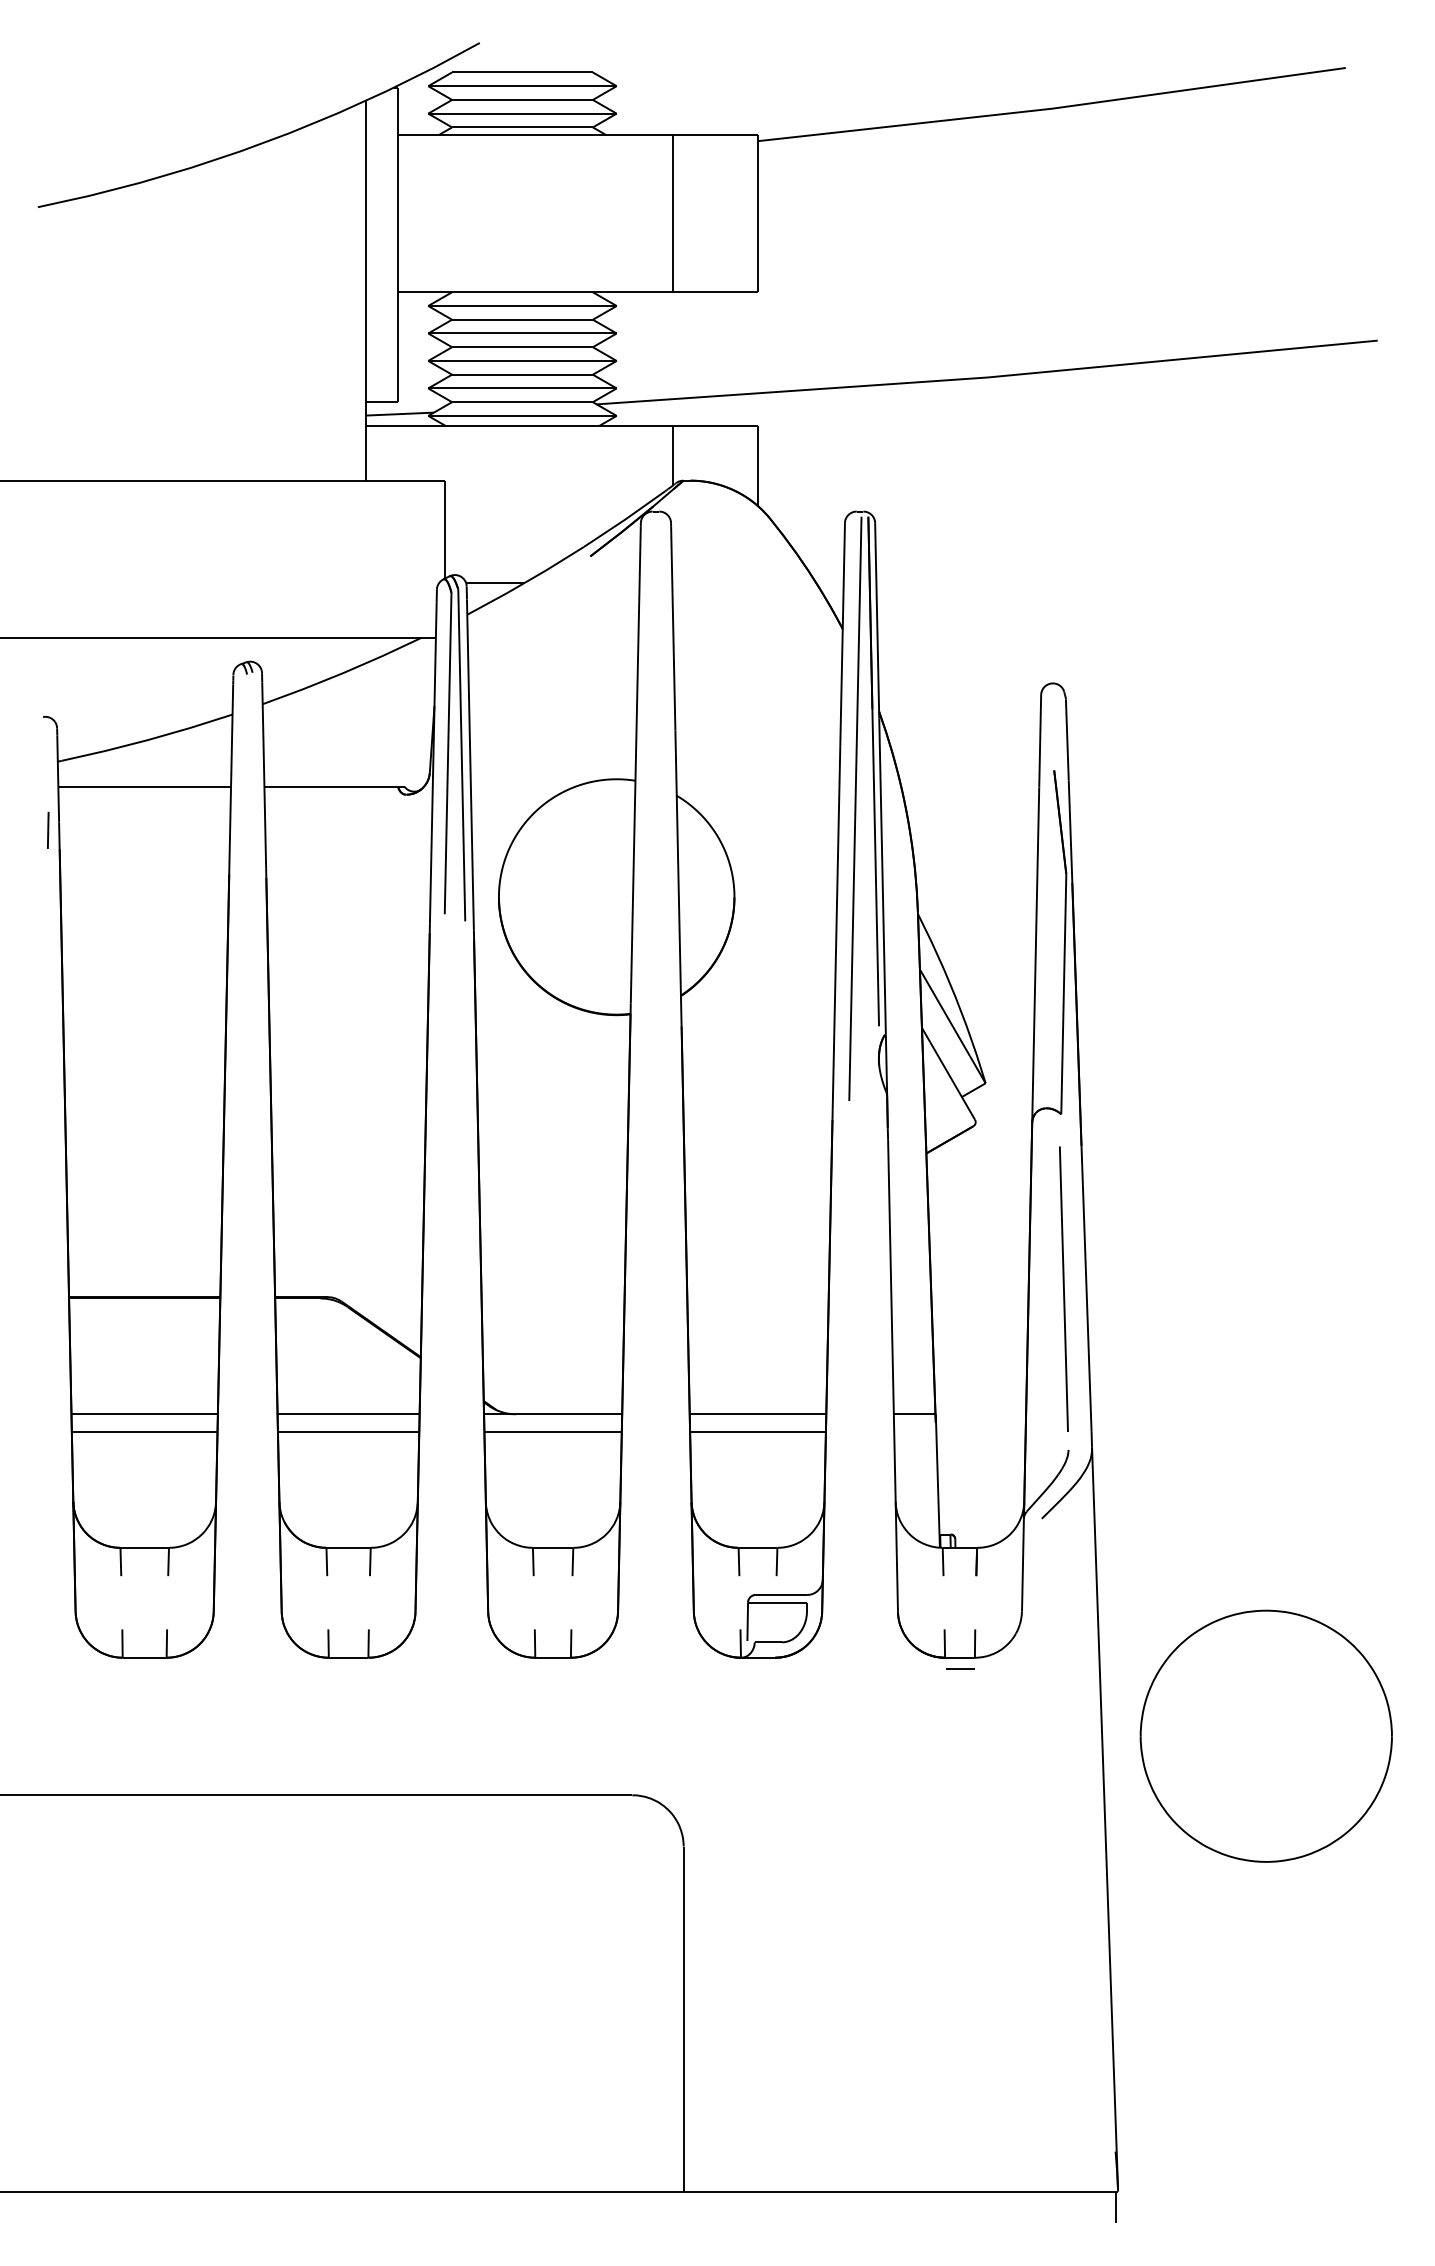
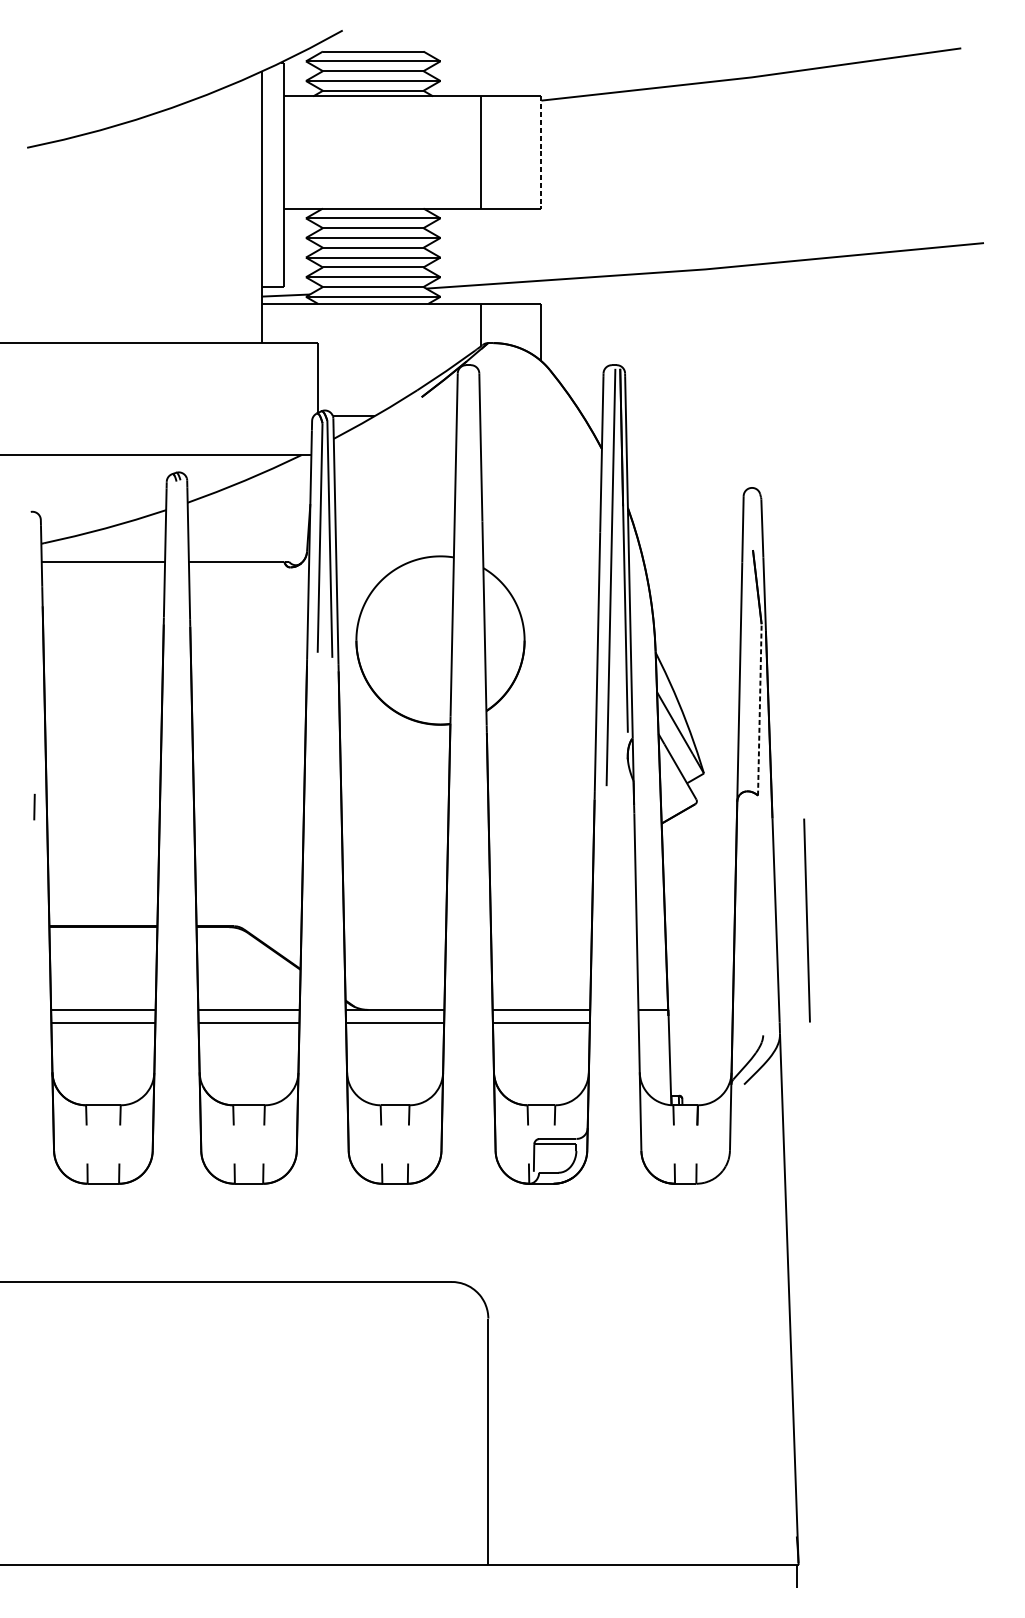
line: (758, 213) -> (541, 152), solid -> dashed
line: (48, 829) -> (34, 806), moved
line: (1063, 993) -> (759, 709), solid -> dashed
line: (1063, 1288) -> (806, 920), moved
line: (960, 1668) -> (686, 1191), removed
part: (1265, 1735) -> (903, 1239), removed

